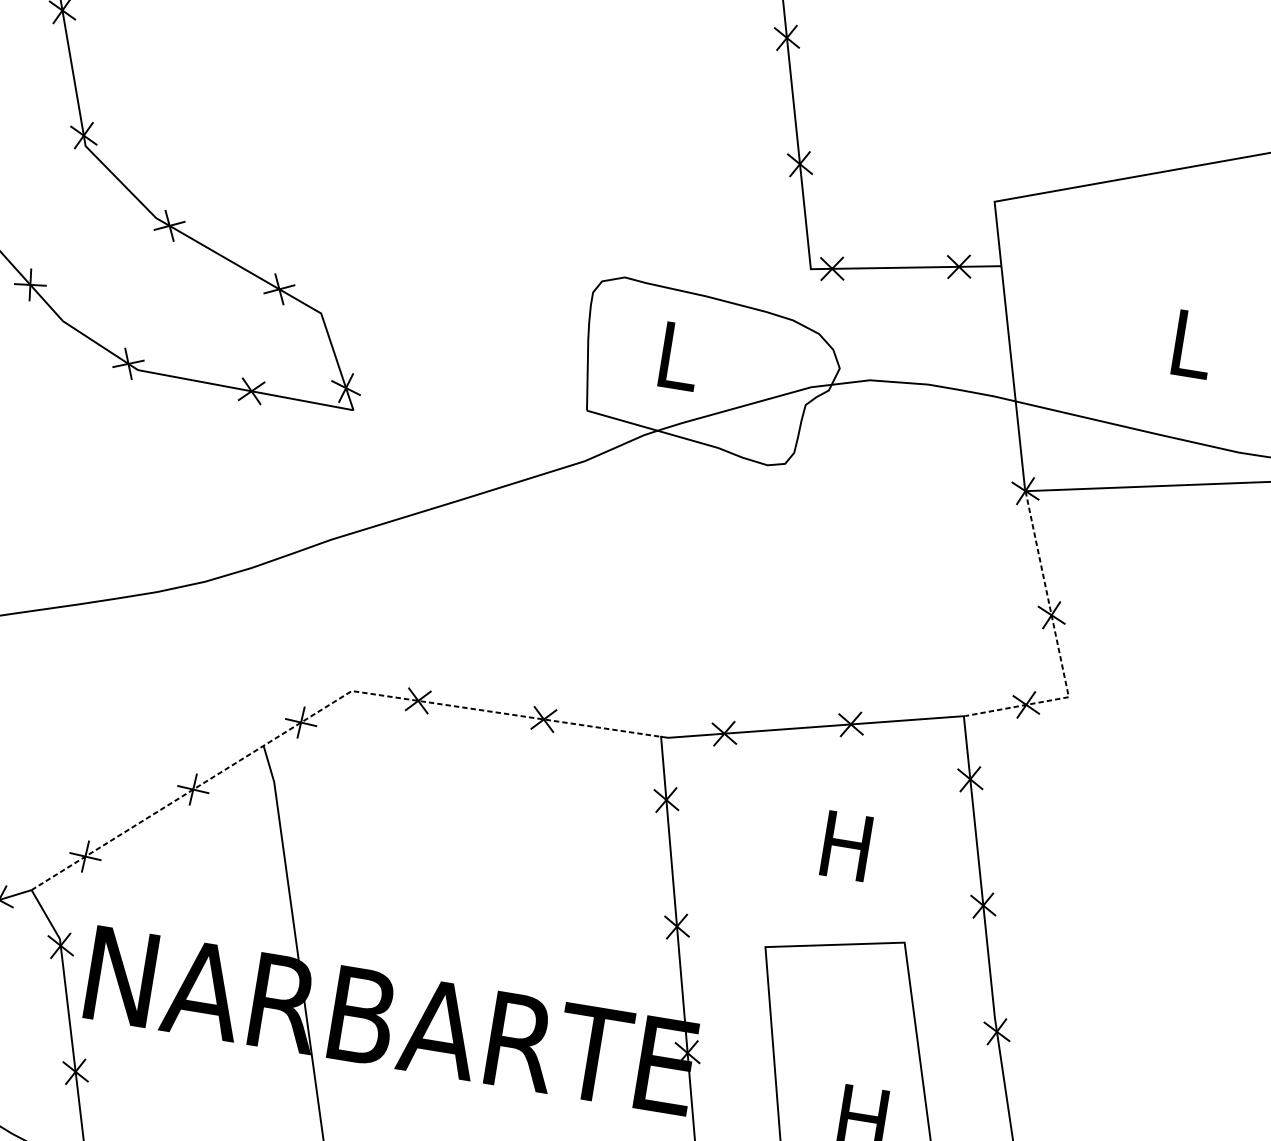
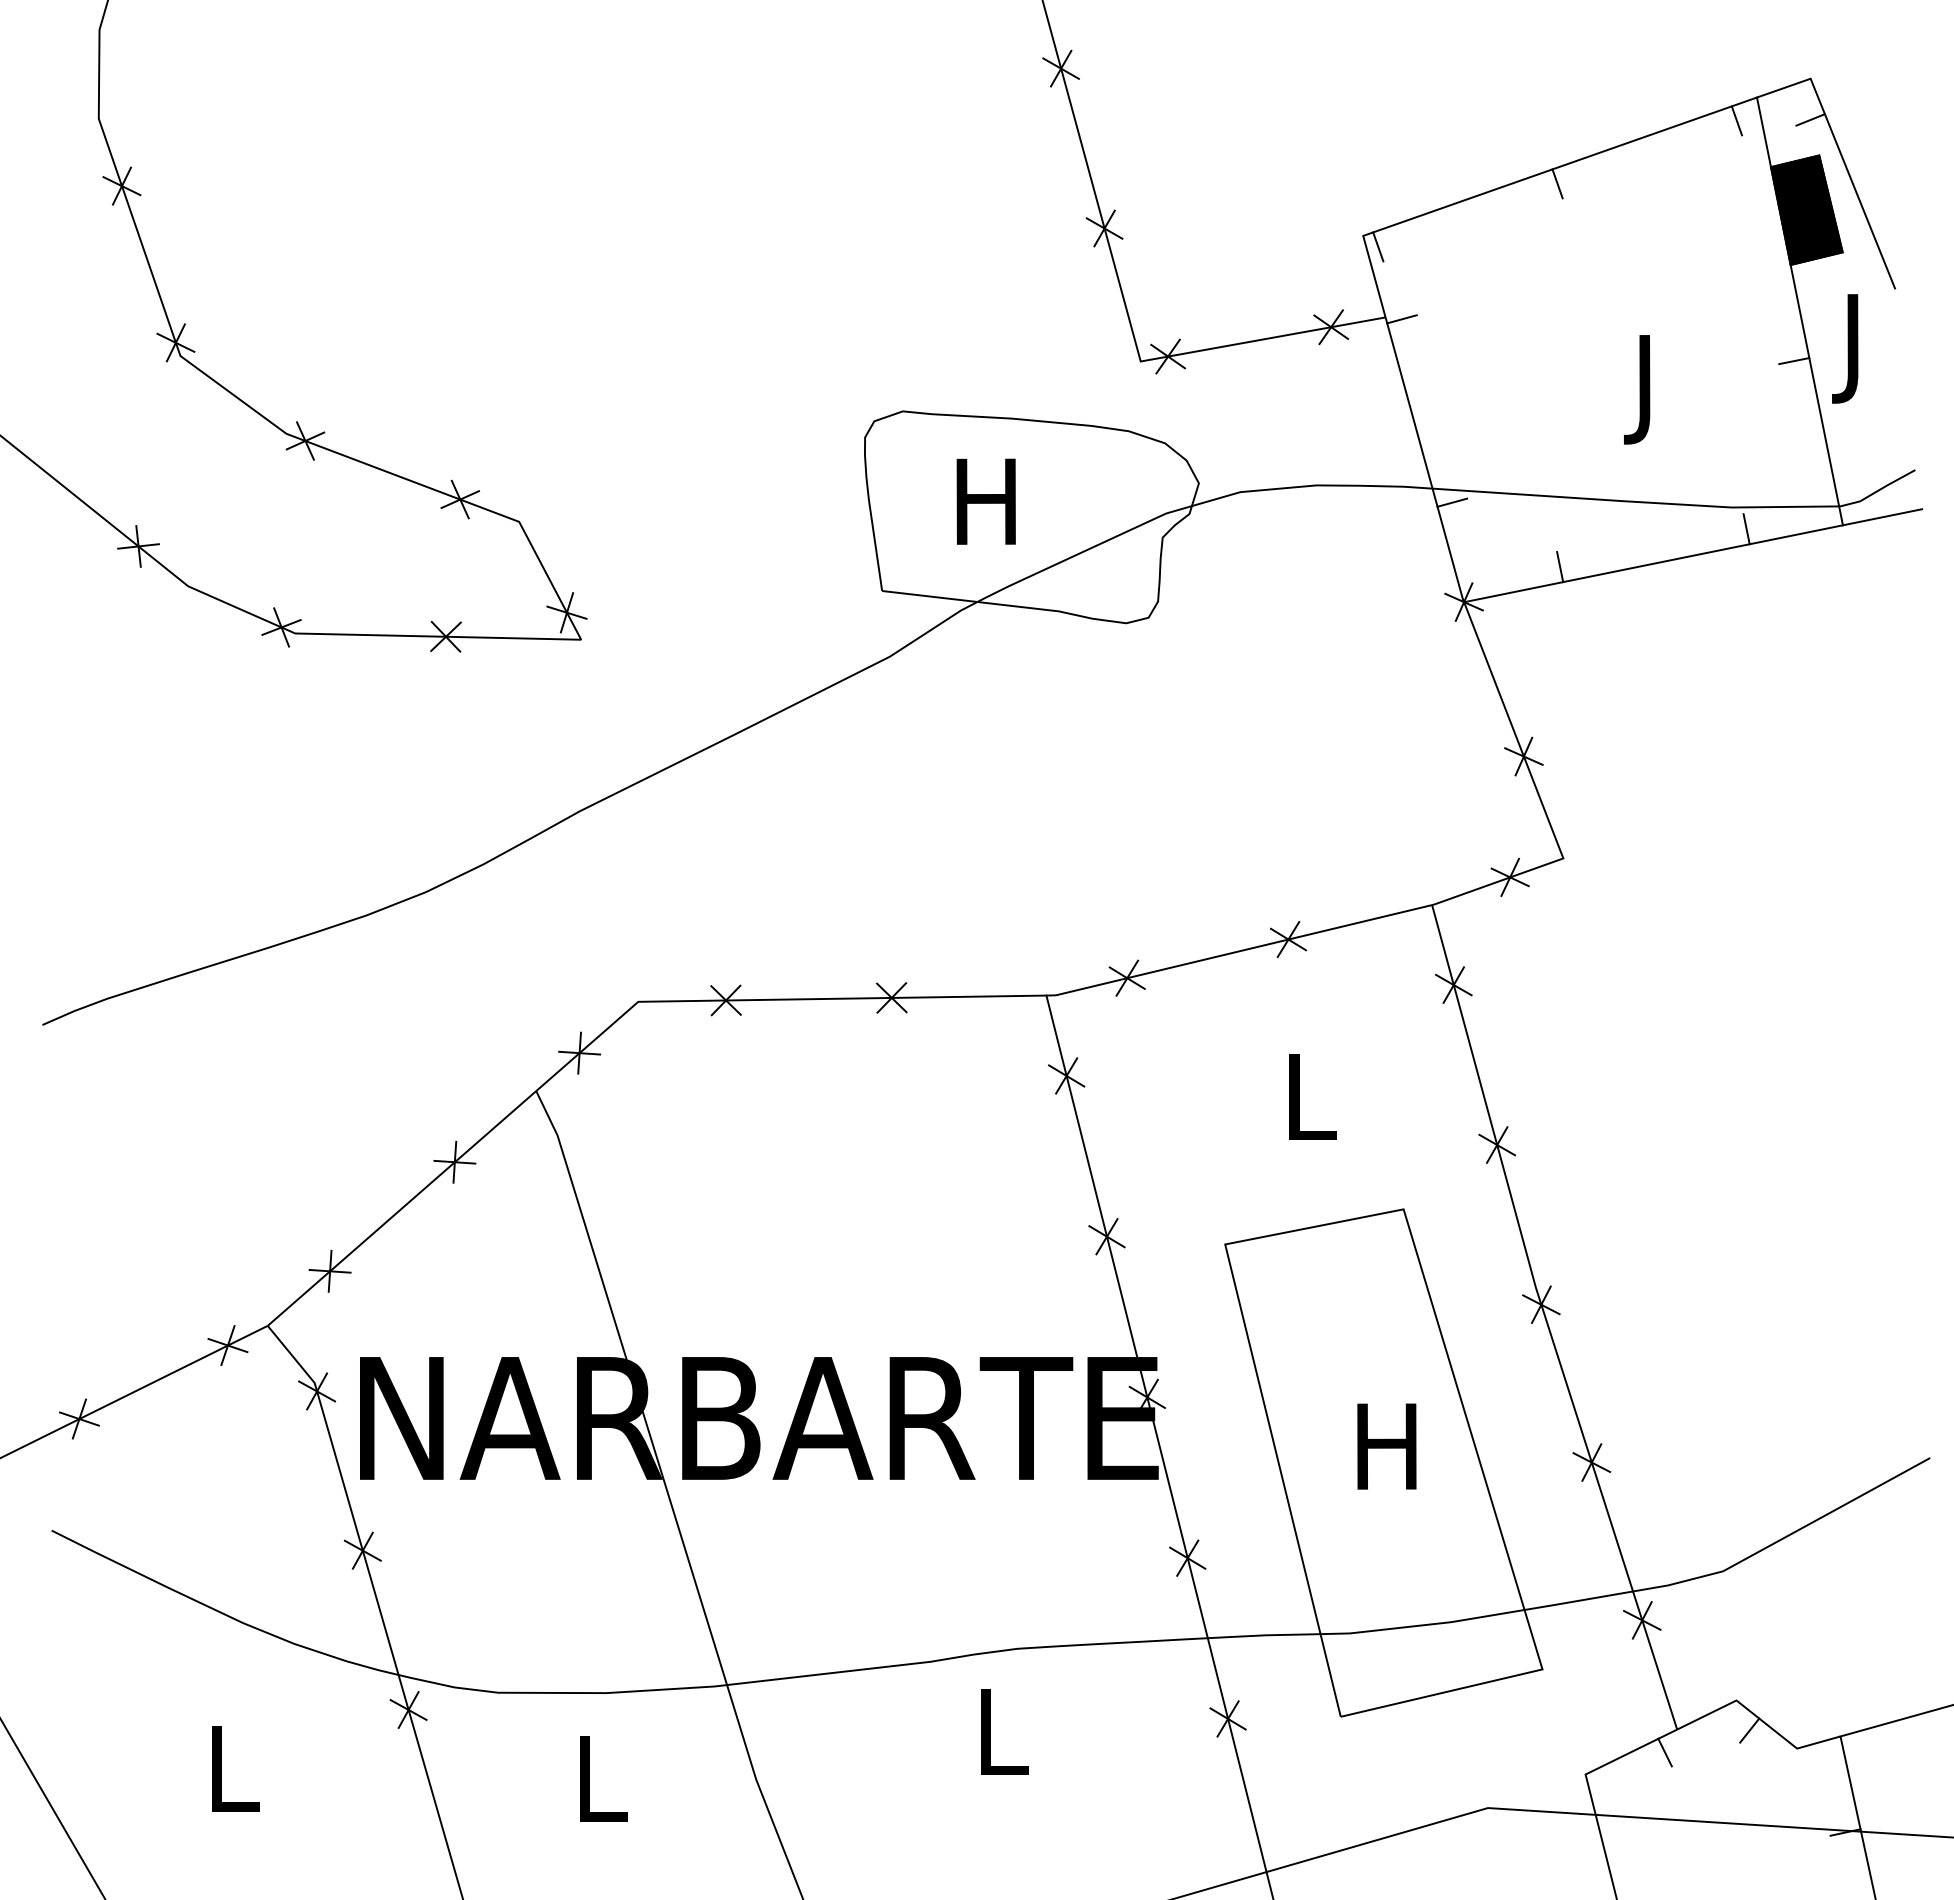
line: (1147, 186) -> (1557, 183), added
line: (1004, 211) -> (1378, 246), added
line: (1013, 269) -> (1401, 319), added
text: (1191, 353) -> (1648, 389), L -> J
text: (676, 355) -> (985, 501), L -> H
line: (1029, 414) -> (1452, 502), added
line: (1247, 471) -> (1746, 529), added
line: (1102, 476) -> (1560, 567), added
line: (1057, 646) -> (1538, 795), dashed -> solid
line: (325, 707) -> (607, 1028), dashed -> solid
text: (846, 845) -> (1308, 1096), H -> L

